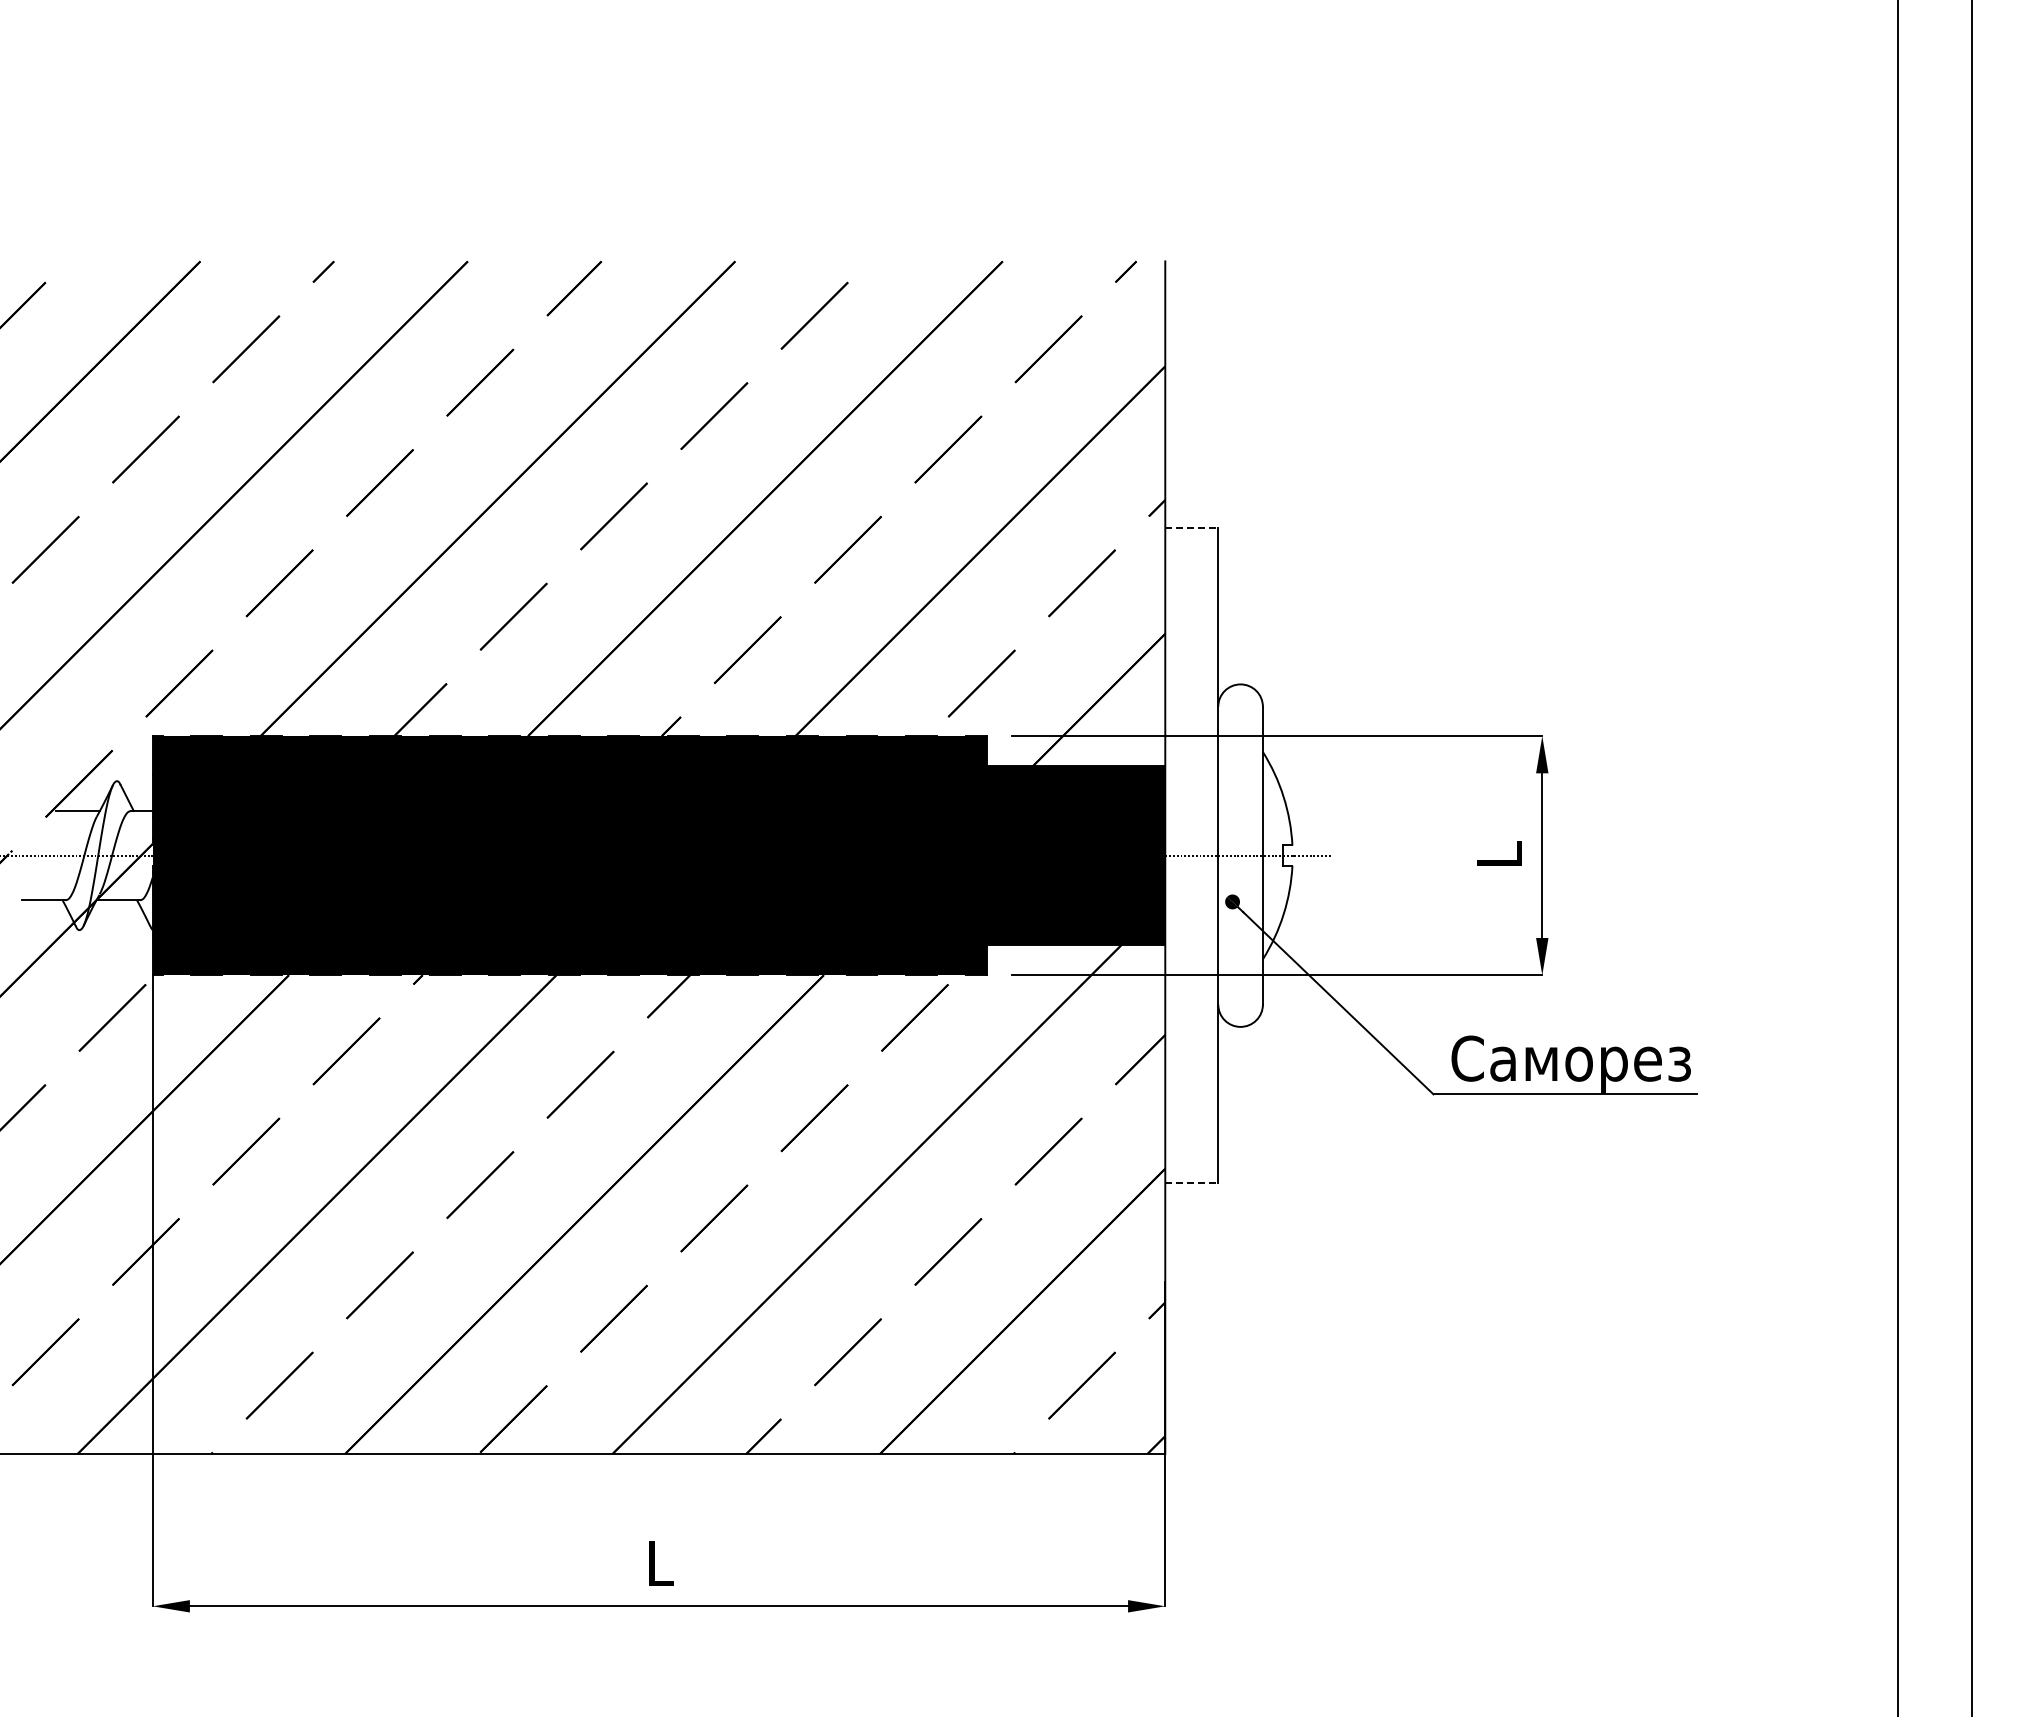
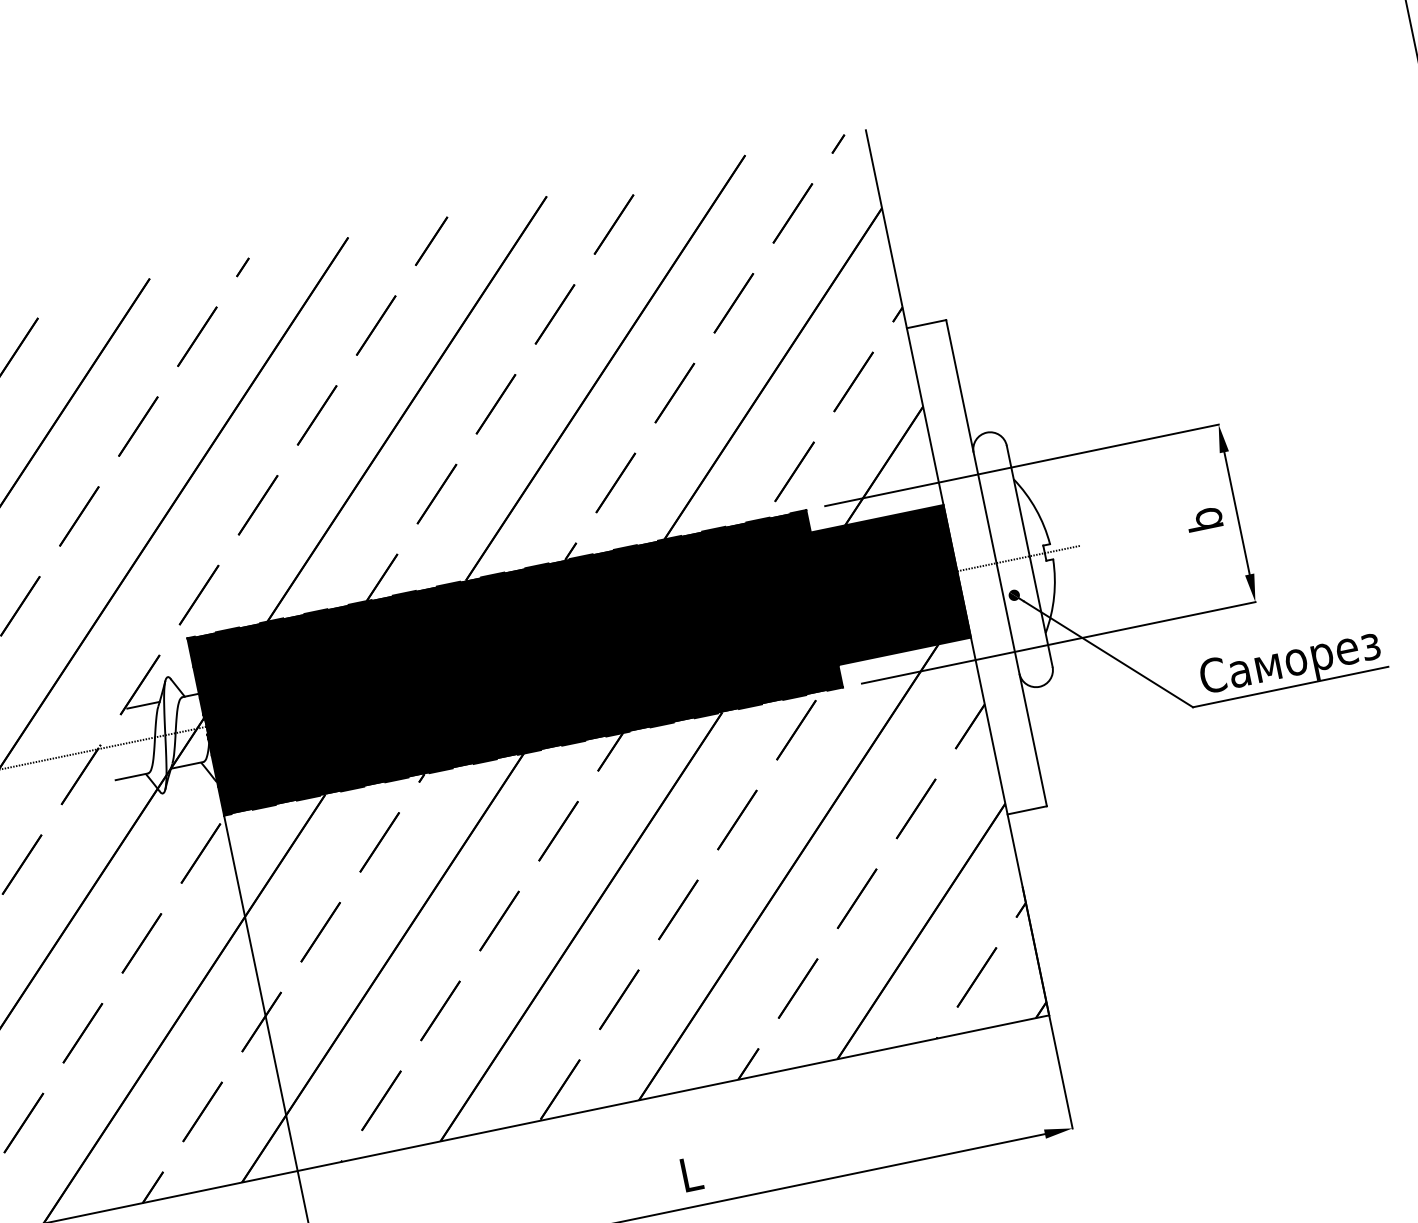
line: (1192, 528) -> (927, 324), dashed -> solid
text: (1498, 854) -> (1204, 519), L -> b
line: (1192, 1183) -> (1027, 810), dashed -> solid

